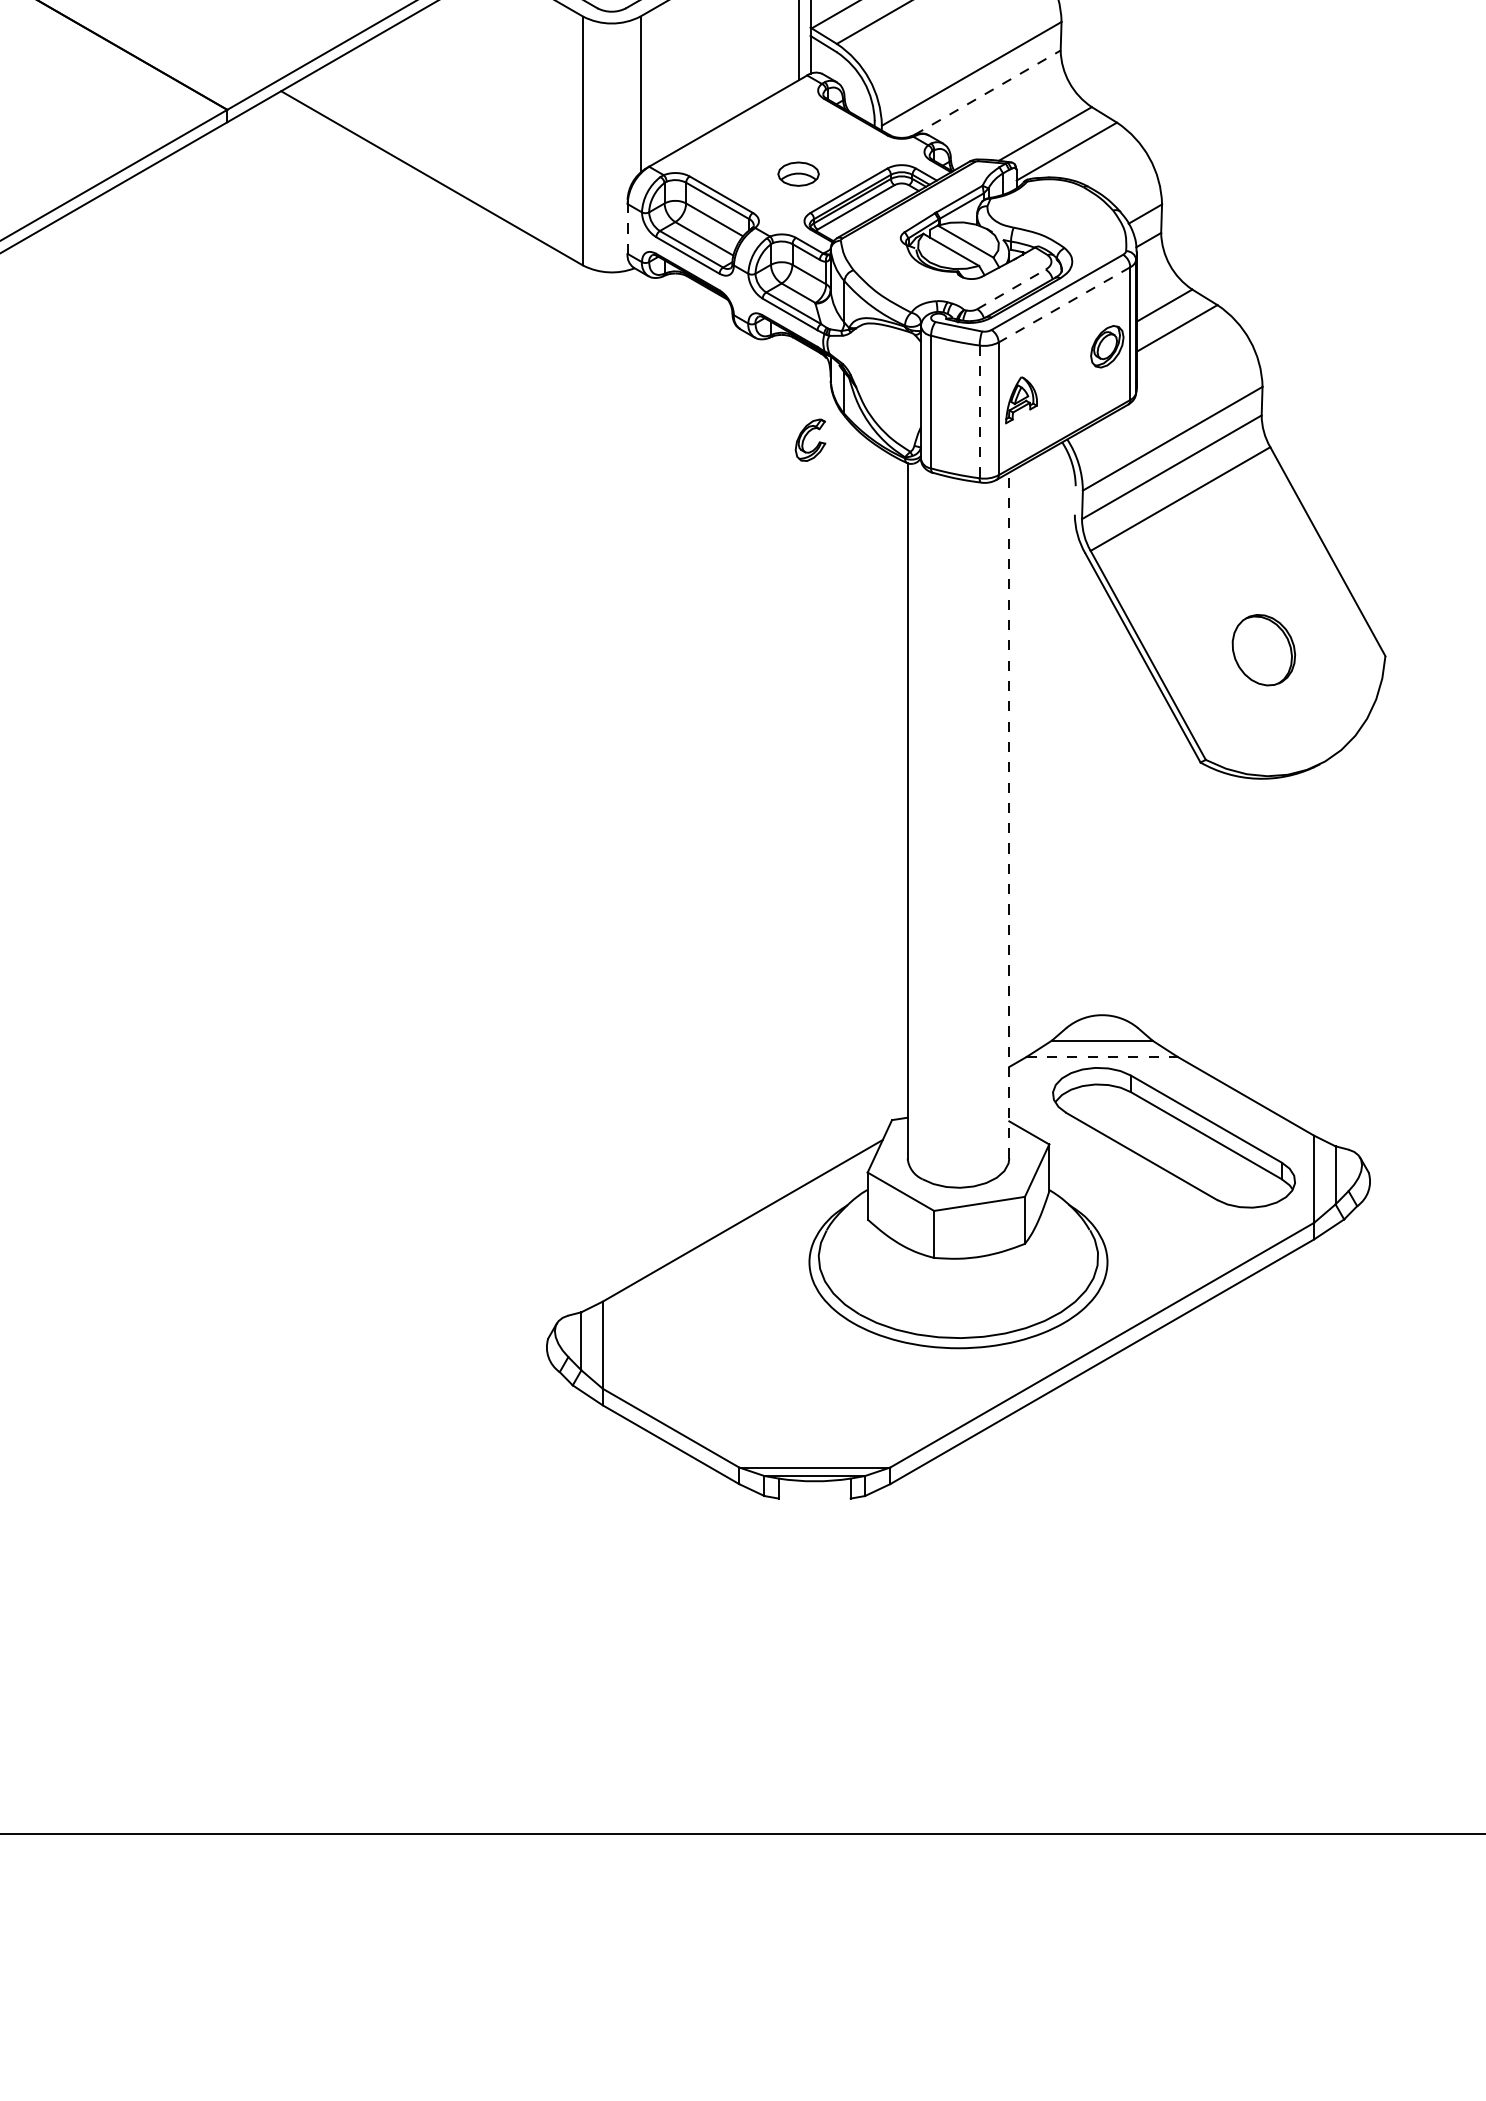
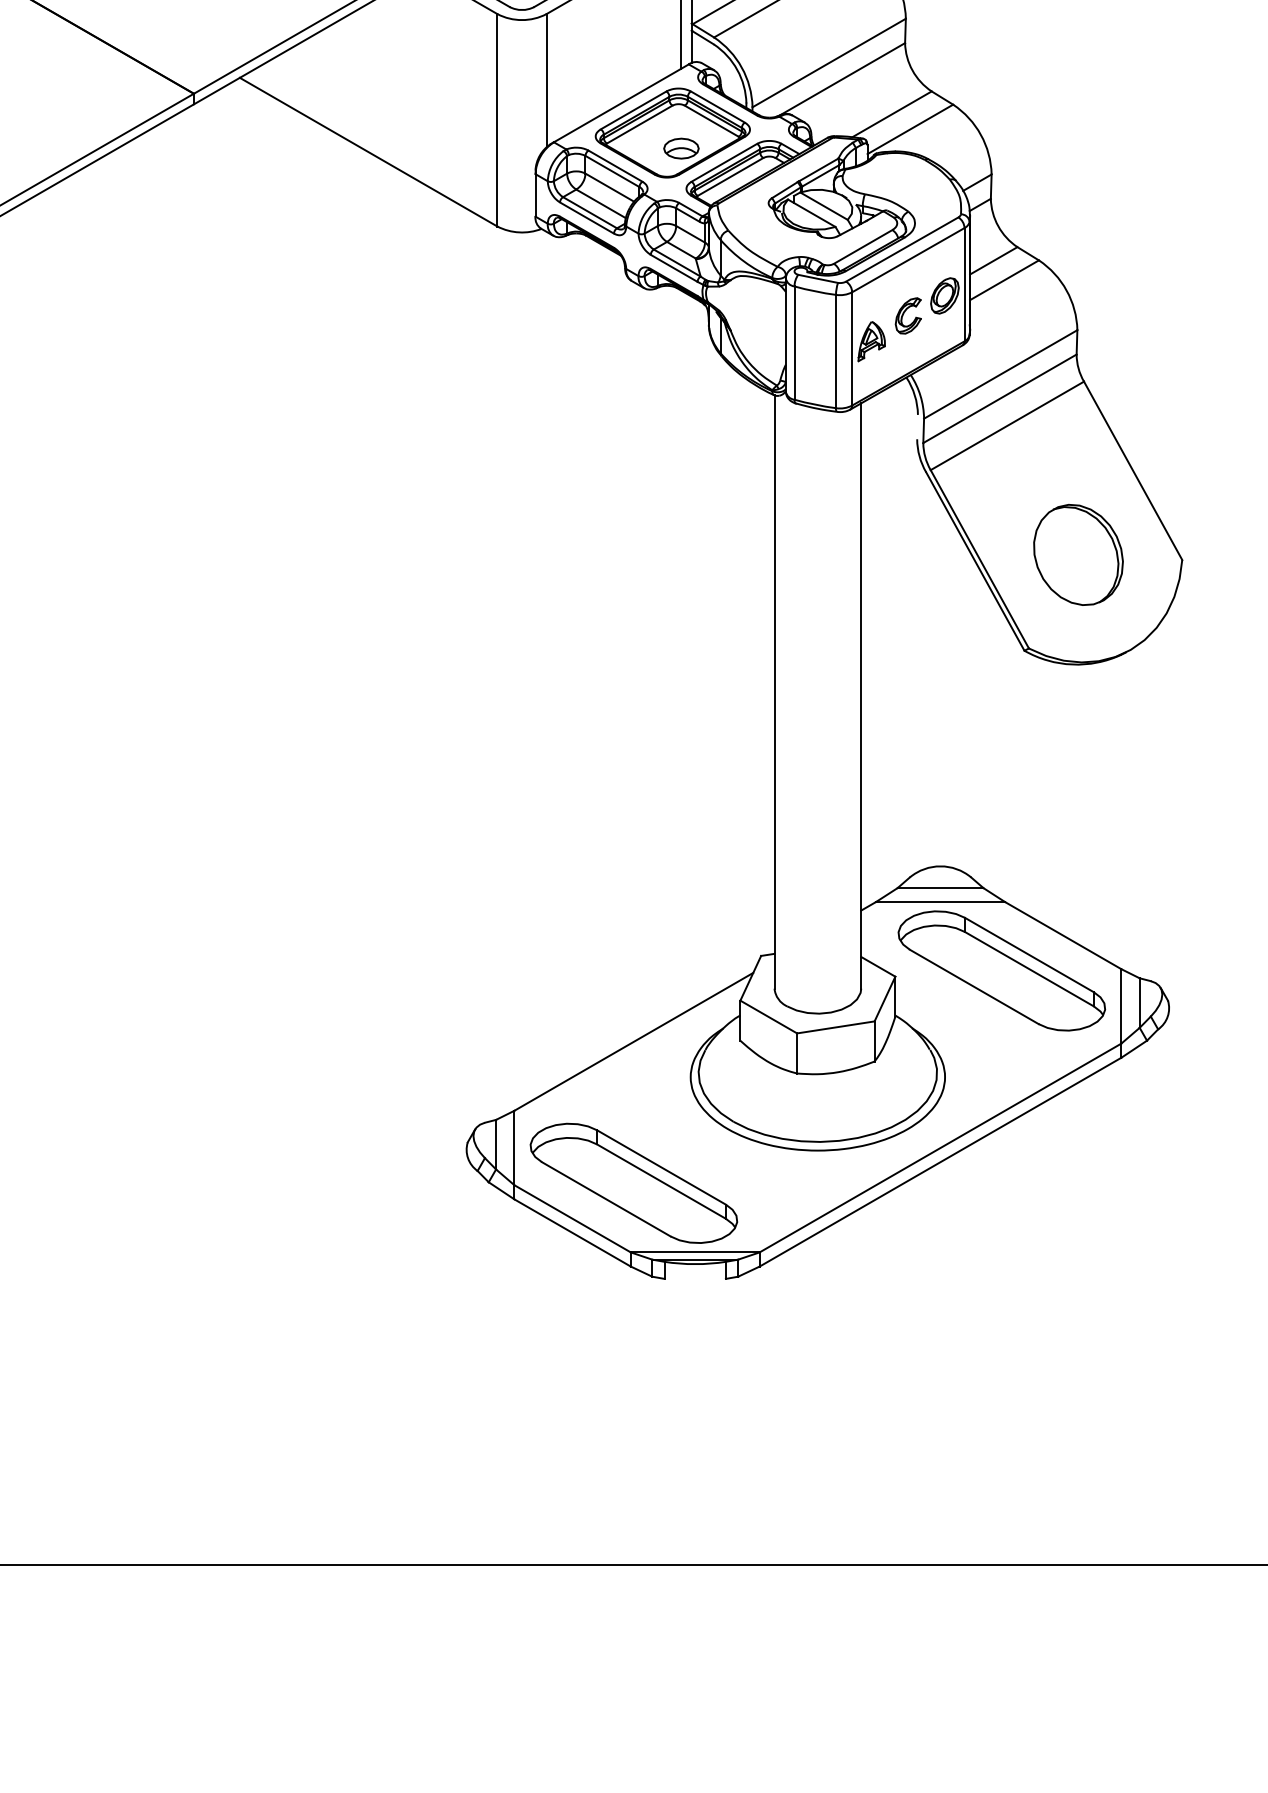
line: (987, 92) -> (842, 78), dashed -> solid
part: (788, 155) -> (672, 132), added
line: (627, 228) -> (535, 195), dashed -> solid
line: (1011, 289) -> (863, 247), dashed -> solid
line: (1064, 304) -> (908, 259), dashed -> solid
line: (979, 412) -> (835, 352), dashed -> solid
part: (810, 439) -> (908, 315), moved
part: (1263, 649) -> (1078, 554), size x1.67
line: (1009, 815) -> (861, 695), dashed -> solid
line: (1102, 1056) -> (940, 901), dashed -> solid
part: (742, 1386) -> (633, 1183), added

